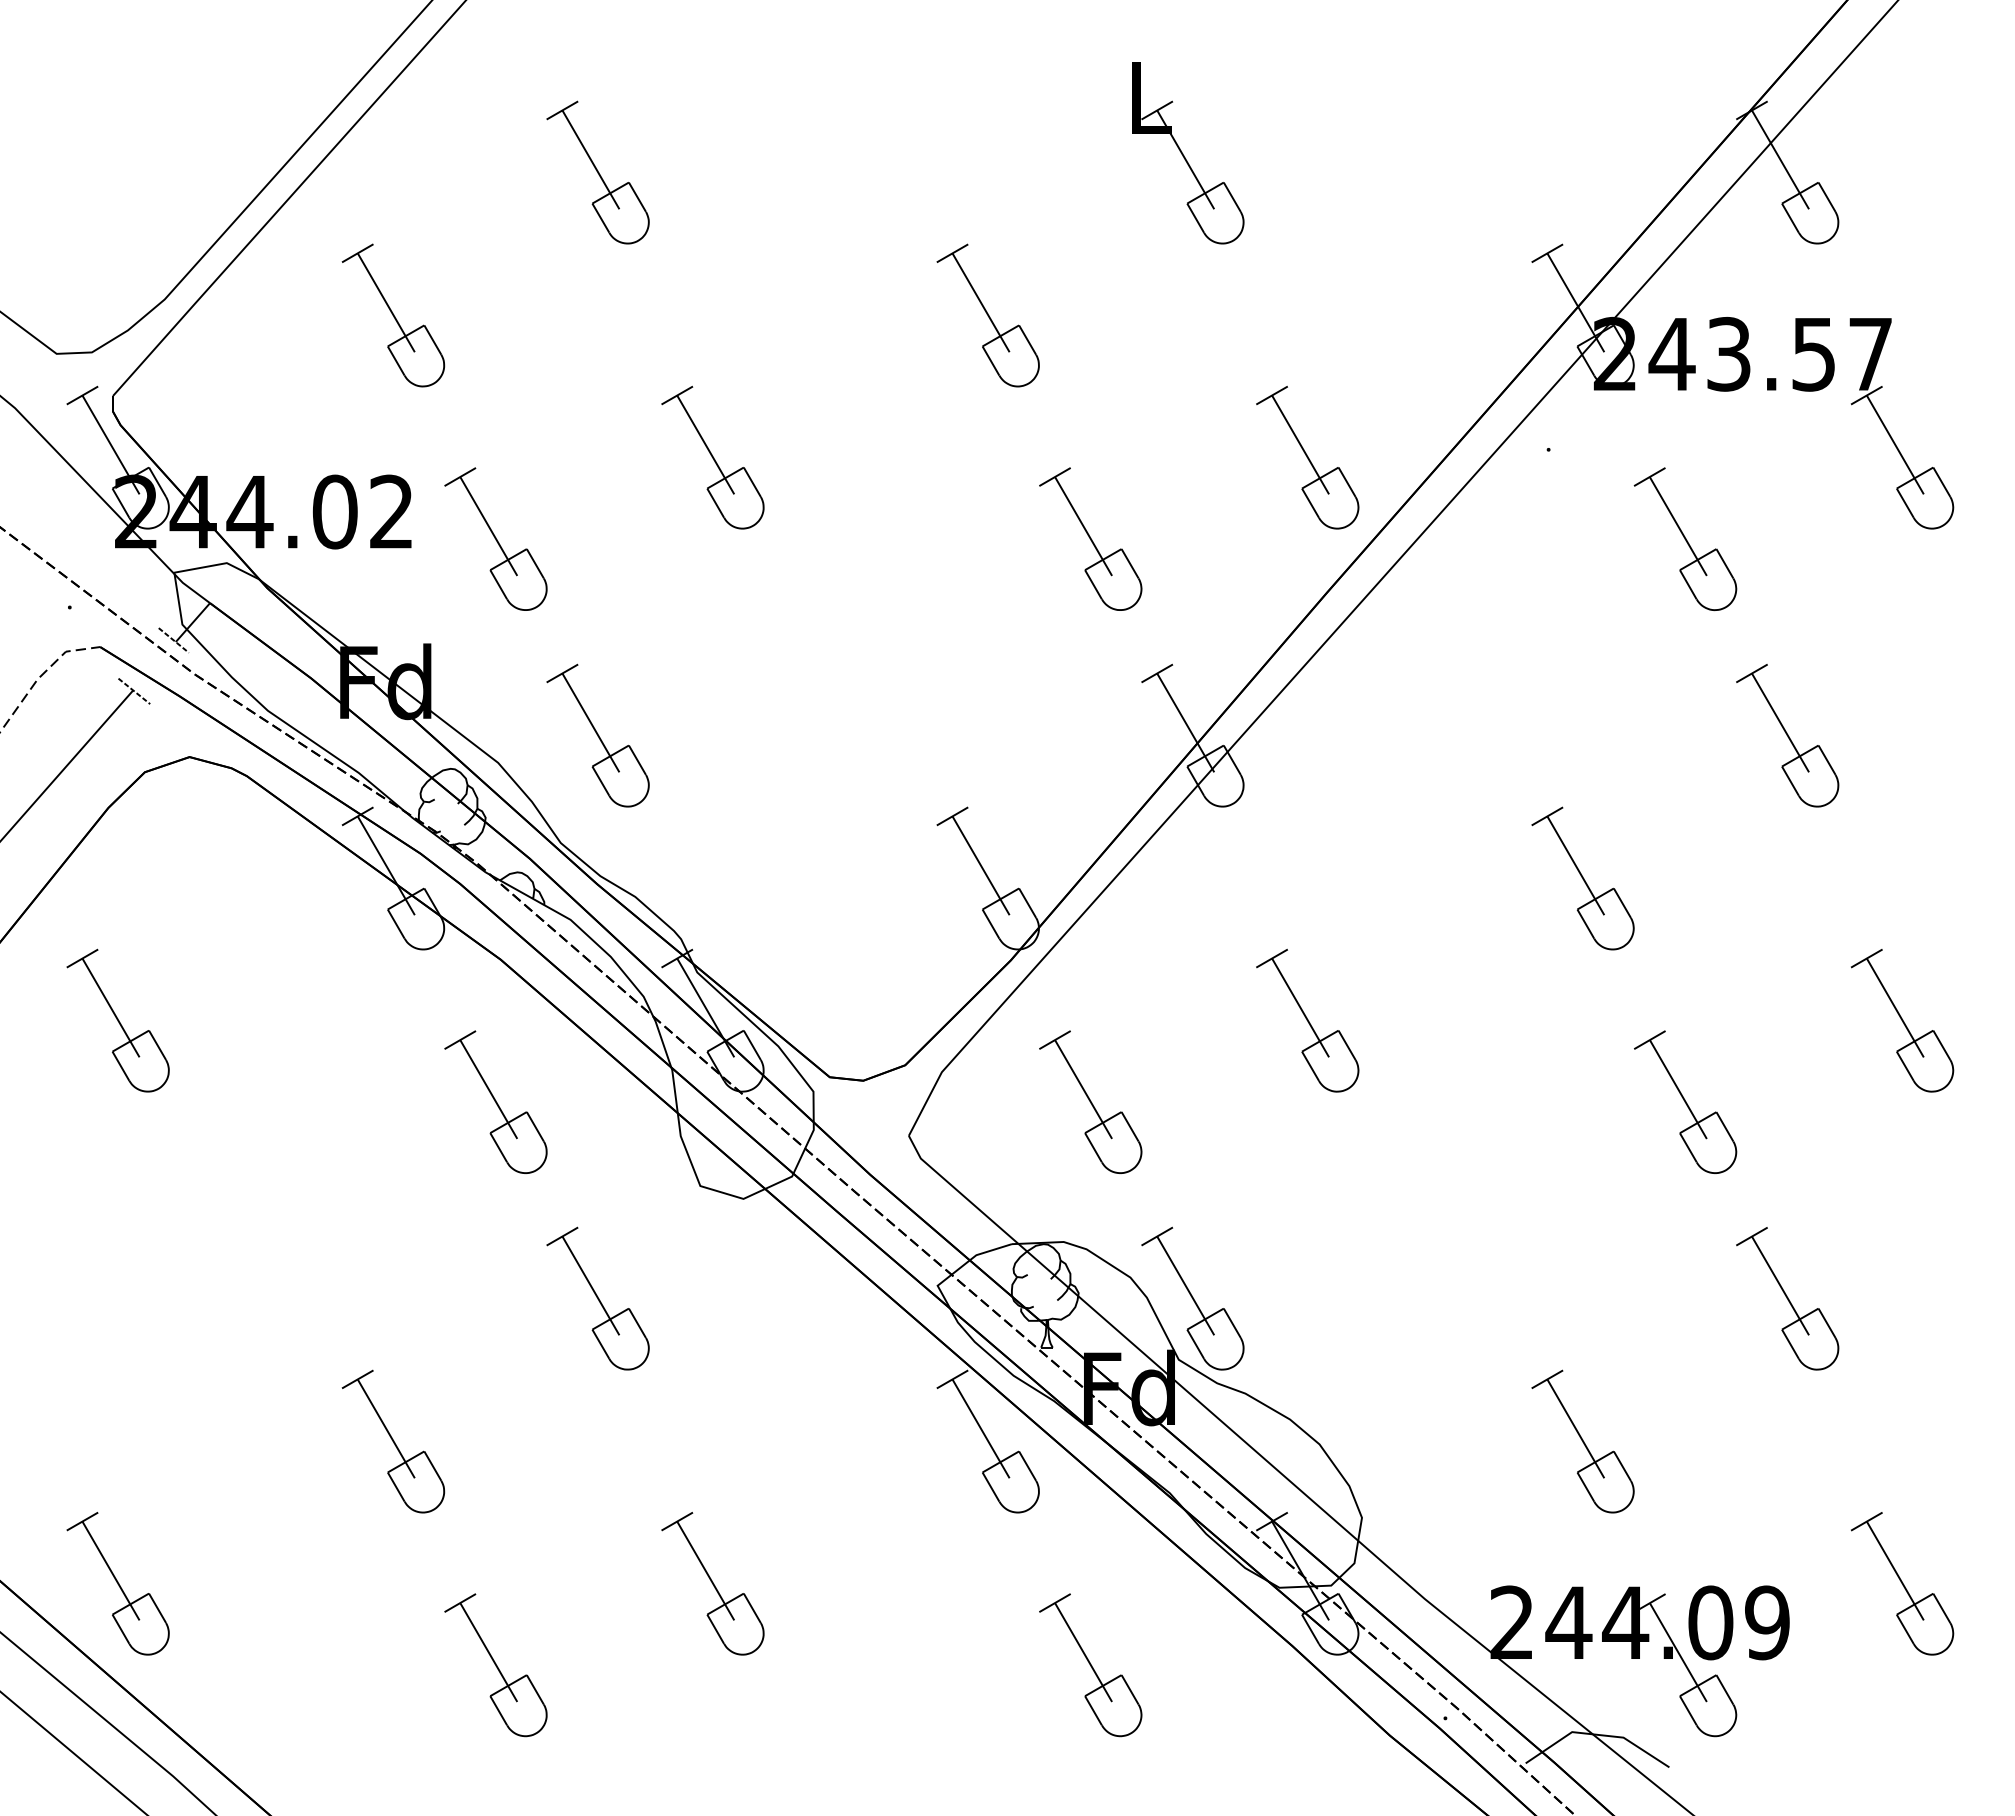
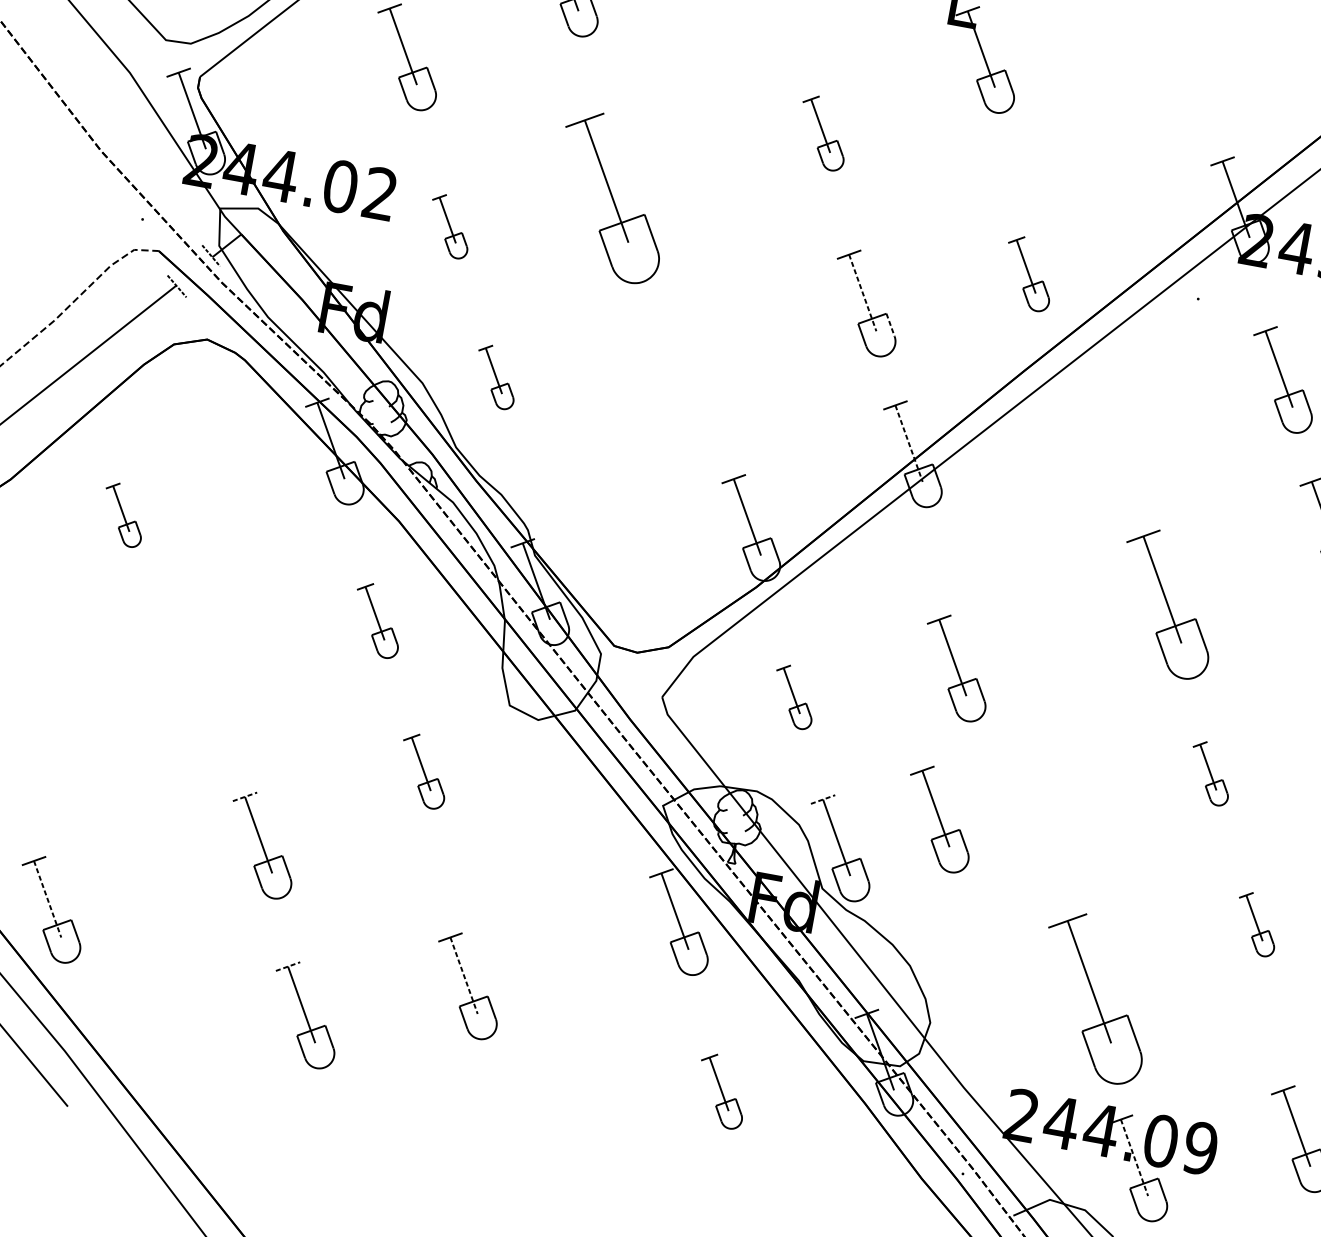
part: (987, 315) -> (822, 132), size x0.7
part: (712, 457) -> (611, 197), size x1.6
part: (1307, 457) -> (1028, 273), size x0.7
line: (1083, 526) -> (862, 292), solid -> dashed
part: (495, 538) -> (449, 225), size x0.6
line: (1130, 563) -> (890, 324), solid -> dashed
line: (1186, 723) -> (909, 444), solid -> dashed
part: (597, 735) -> (495, 376), size x0.6
part: (1582, 878) -> (1166, 603), size x1.4
part: (117, 1020) -> (122, 514), size x0.6
part: (495, 1101) -> (377, 620), size x0.7
part: (1090, 1101) -> (793, 696), size x0.6
part: (1685, 1101) -> (1210, 772), size x0.6
part: (1322, 1233) -> (939, 818), added
line: (1157, 1236) -> (823, 799), solid -> dashed
part: (597, 1298) -> (423, 771), size x0.7
part: (1787, 1298) -> (1256, 923), size x0.6
line: (358, 1379) -> (245, 797), solid -> dashed
part: (1582, 1441) -> (1094, 997), size x1.6
line: (111, 1571) -> (47, 899), solid -> dashed
line: (706, 1571) -> (464, 976), solid -> dashed
line: (460, 1602) -> (288, 966), solid -> dashed
line: (1678, 1652) -> (1134, 1157), solid -> dashed
part: (1090, 1665) -> (721, 1091), size x0.7

